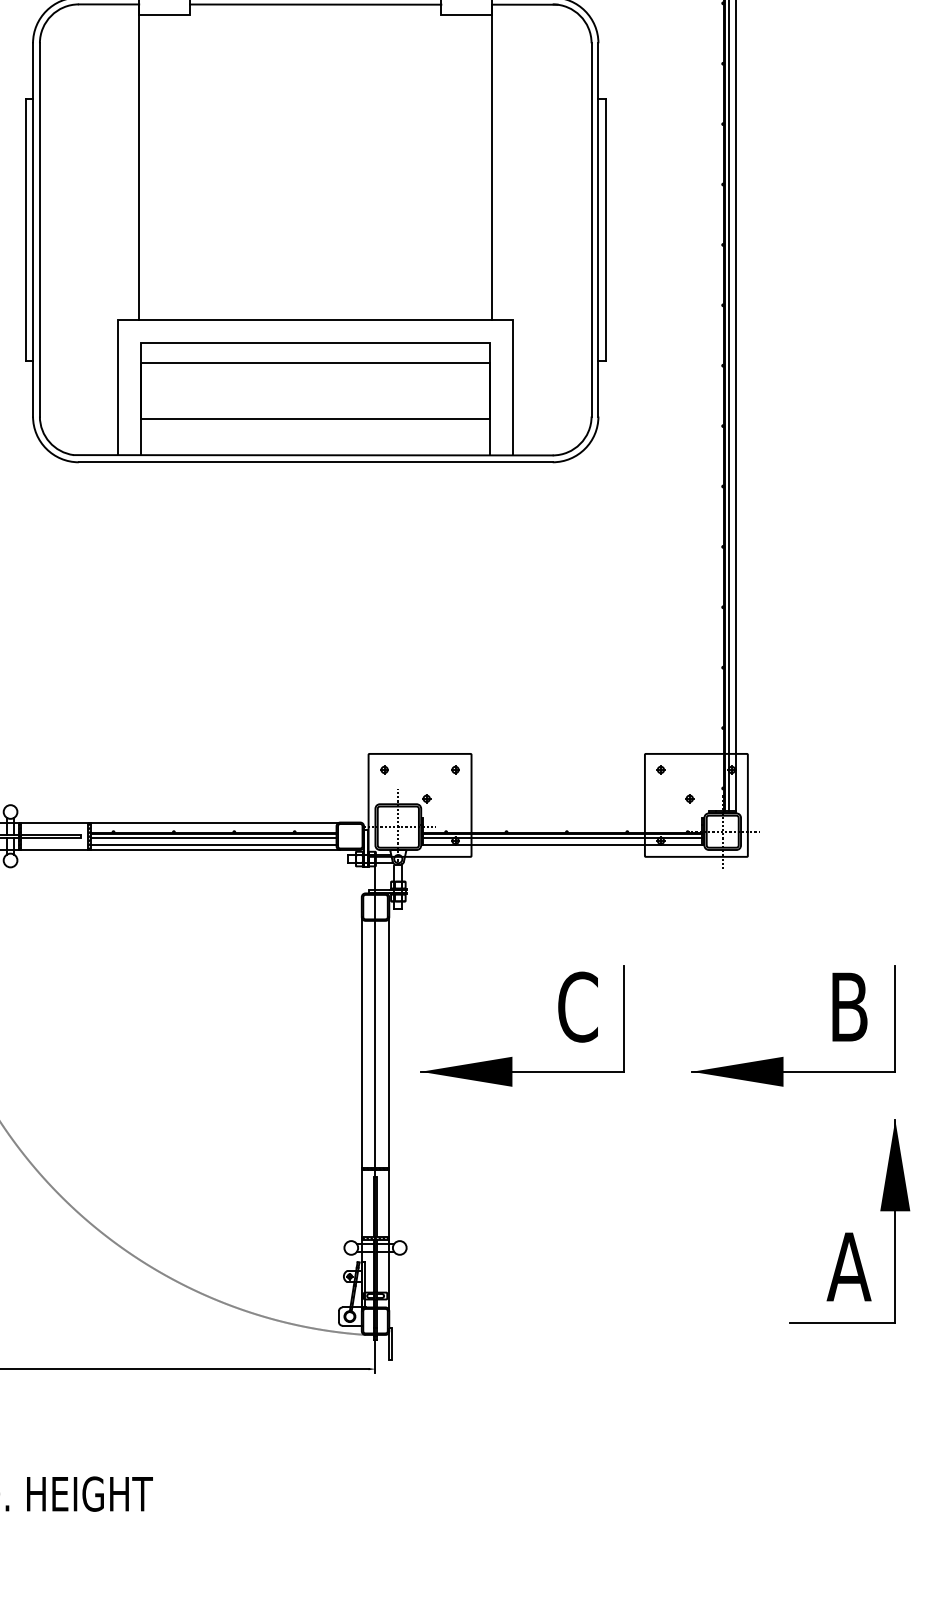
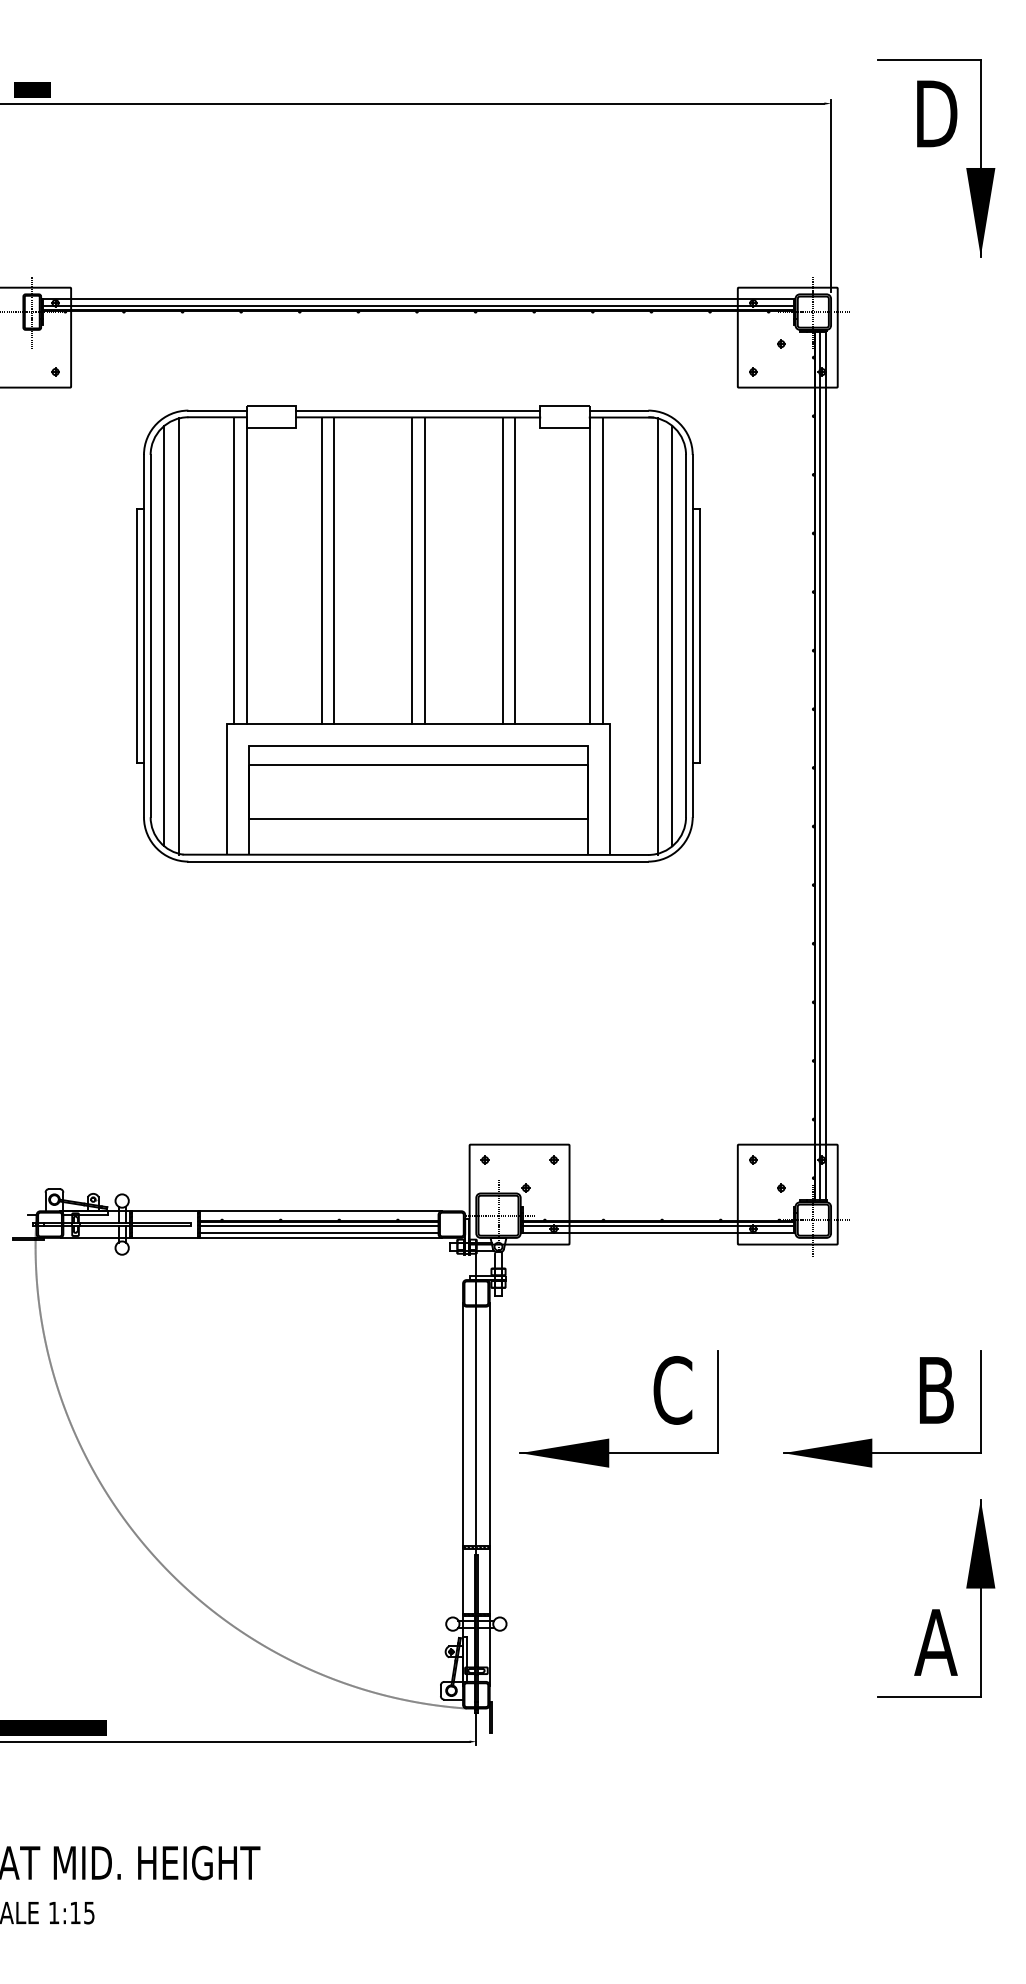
line: (125, 162) -> (233, 570), added
line: (215, 162) -> (321, 570), added
line: (229, 162) -> (334, 570), added
line: (308, 162) -> (411, 570), added
line: (323, 162) -> (425, 570), added
line: (402, 162) -> (502, 570), added
line: (415, 162) -> (515, 570), added
line: (505, 162) -> (602, 570), added
line: (54, 229) -> (164, 635), added
line: (69, 229) -> (179, 635), added
line: (562, 229) -> (657, 635), added
line: (577, 229) -> (672, 635), added

